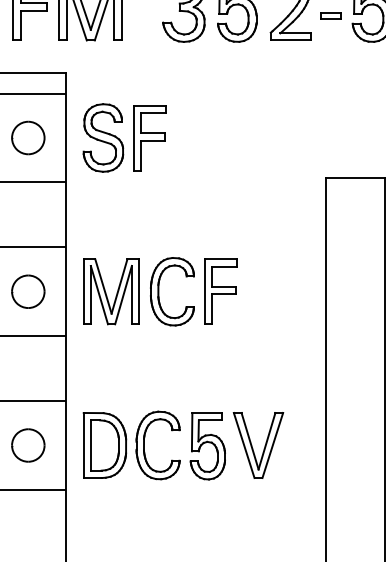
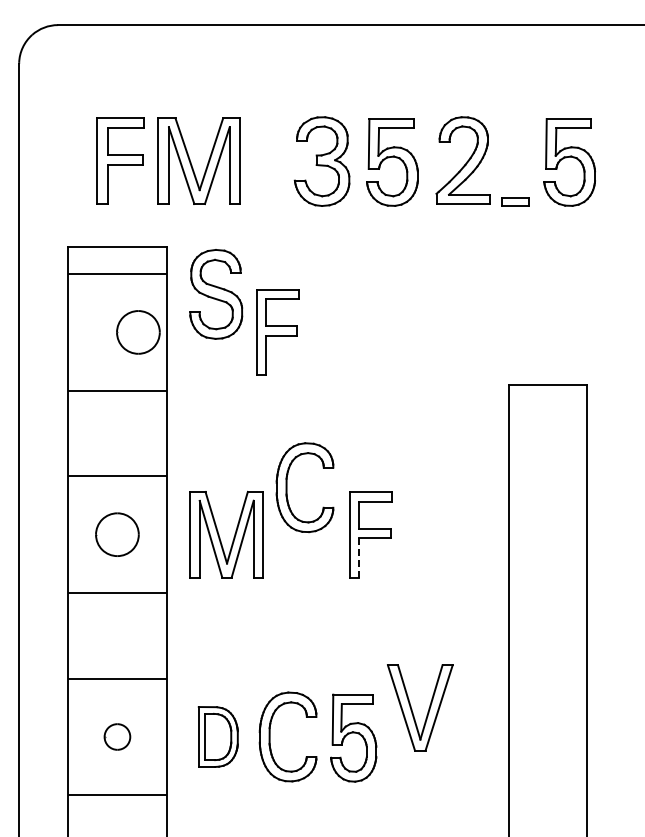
part: (330, 15) -> (515, 201), moved
part: (28, 138) -> (138, 332), moved
part: (103, 138) -> (216, 294), moved
part: (159, 291) -> (287, 487), moved
line: (212, 309) -> (359, 557), solid -> dashed
part: (28, 445) -> (117, 736), size x0.6
part: (105, 445) -> (218, 736), size x0.7
part: (264, 445) -> (428, 708), moved

